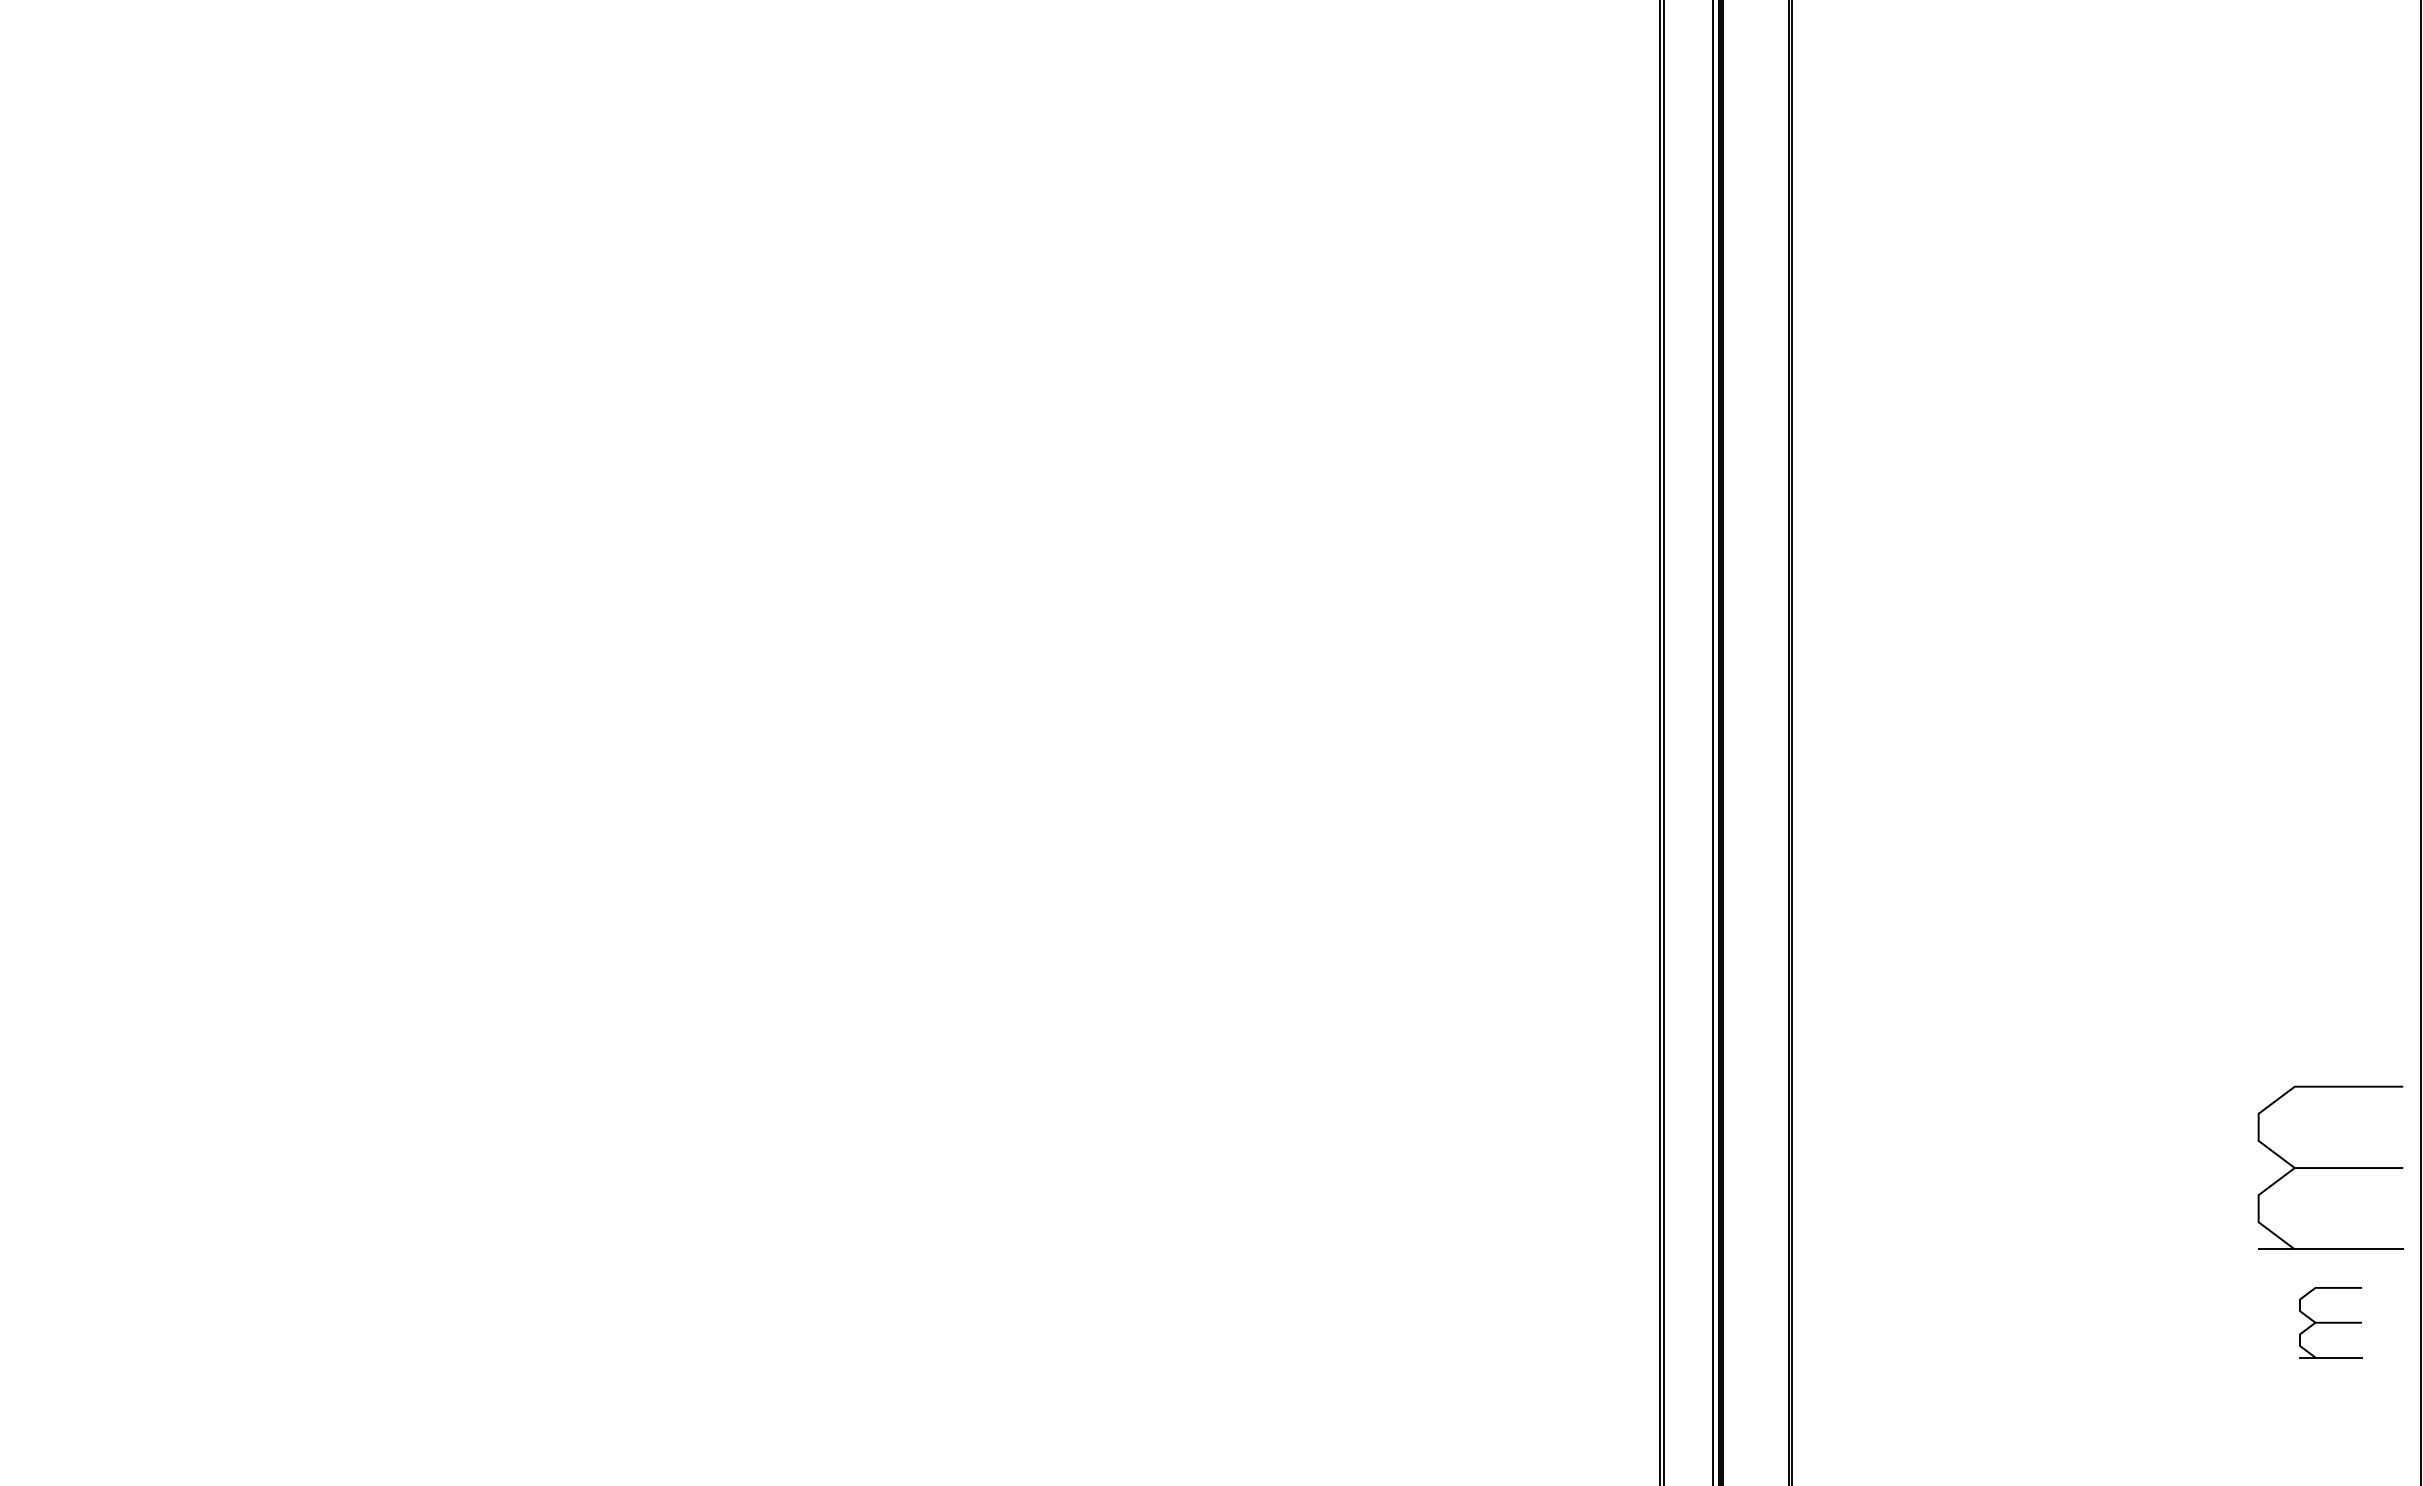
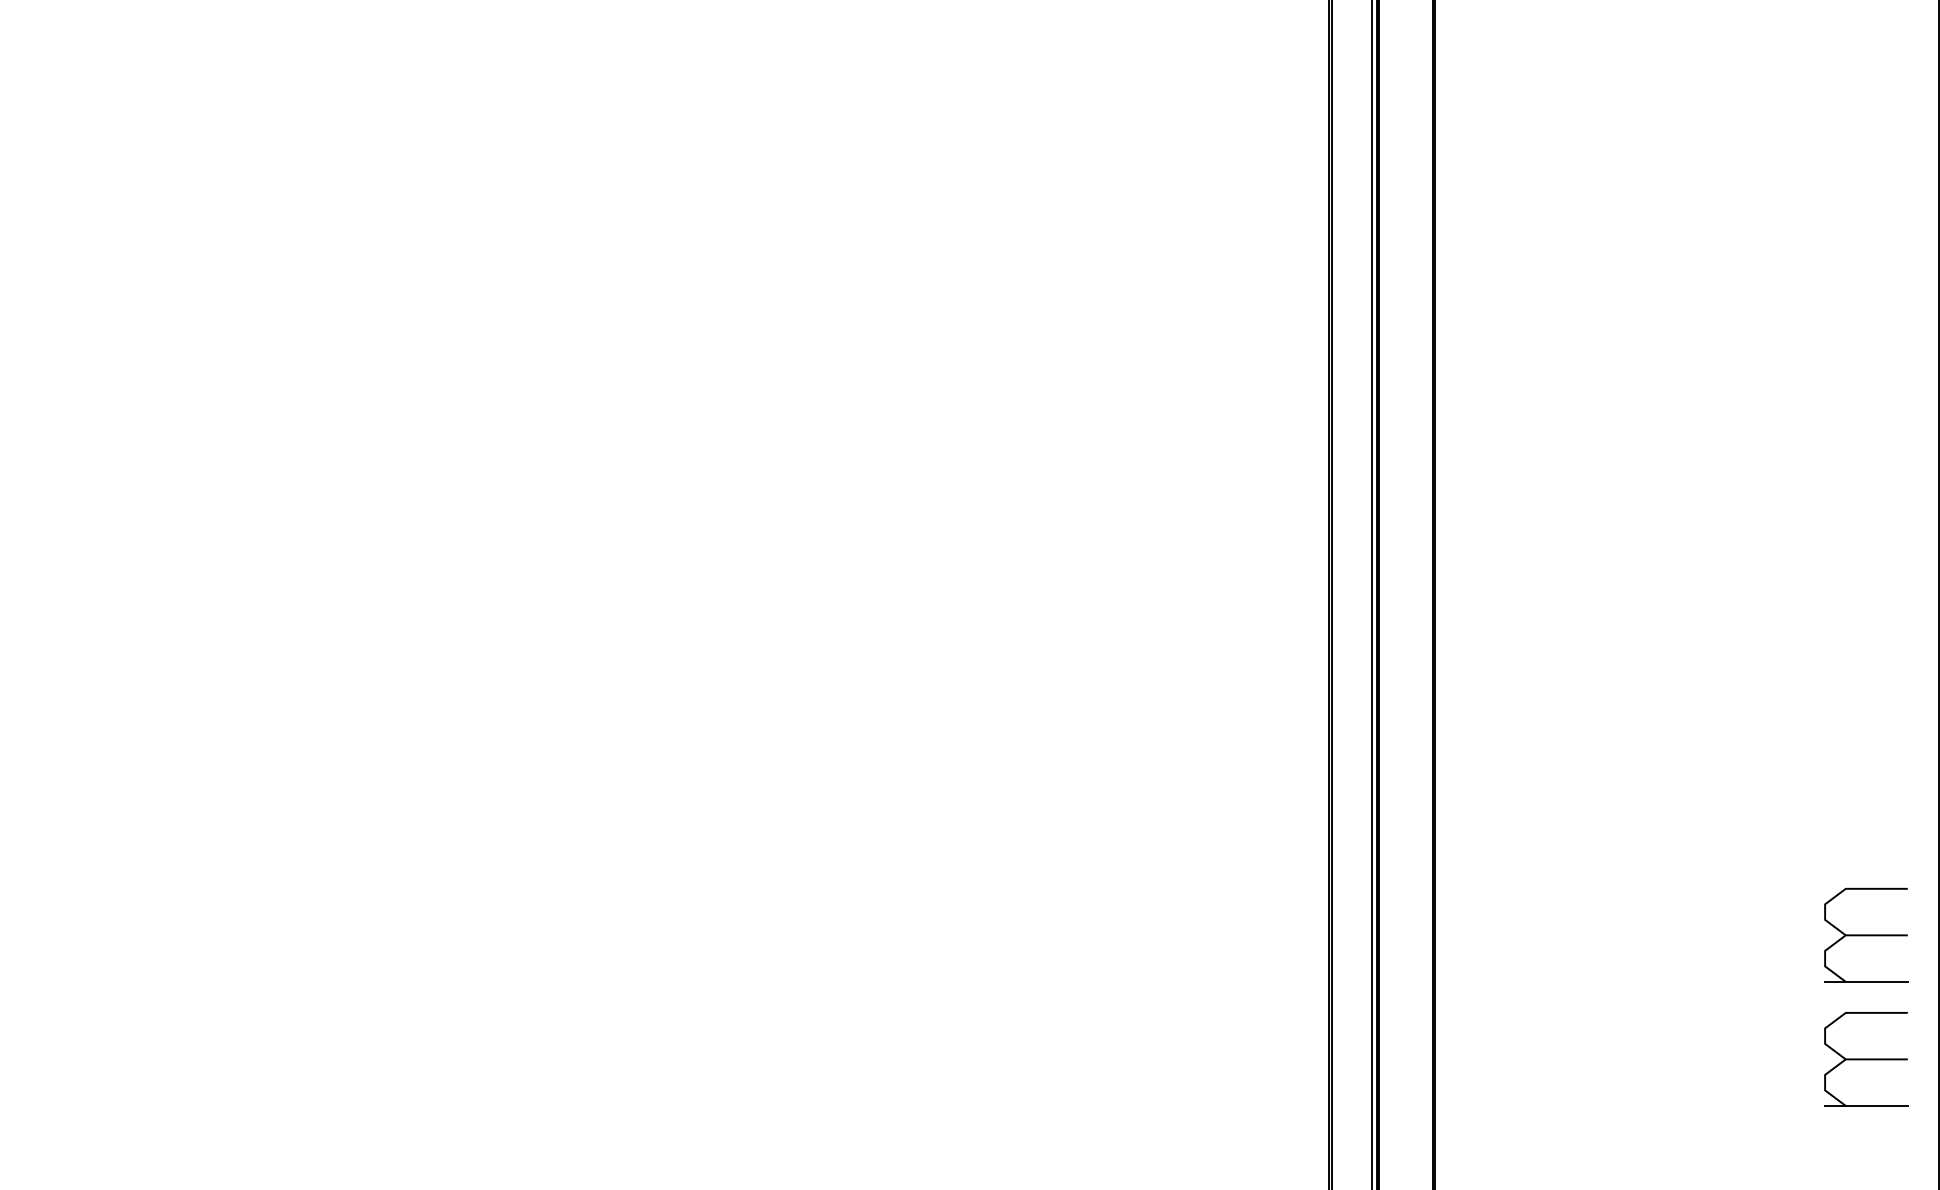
part: (2330, 1167) -> (1866, 934), size x0.71
part: (2330, 1322) -> (1866, 1059), size x1.67

